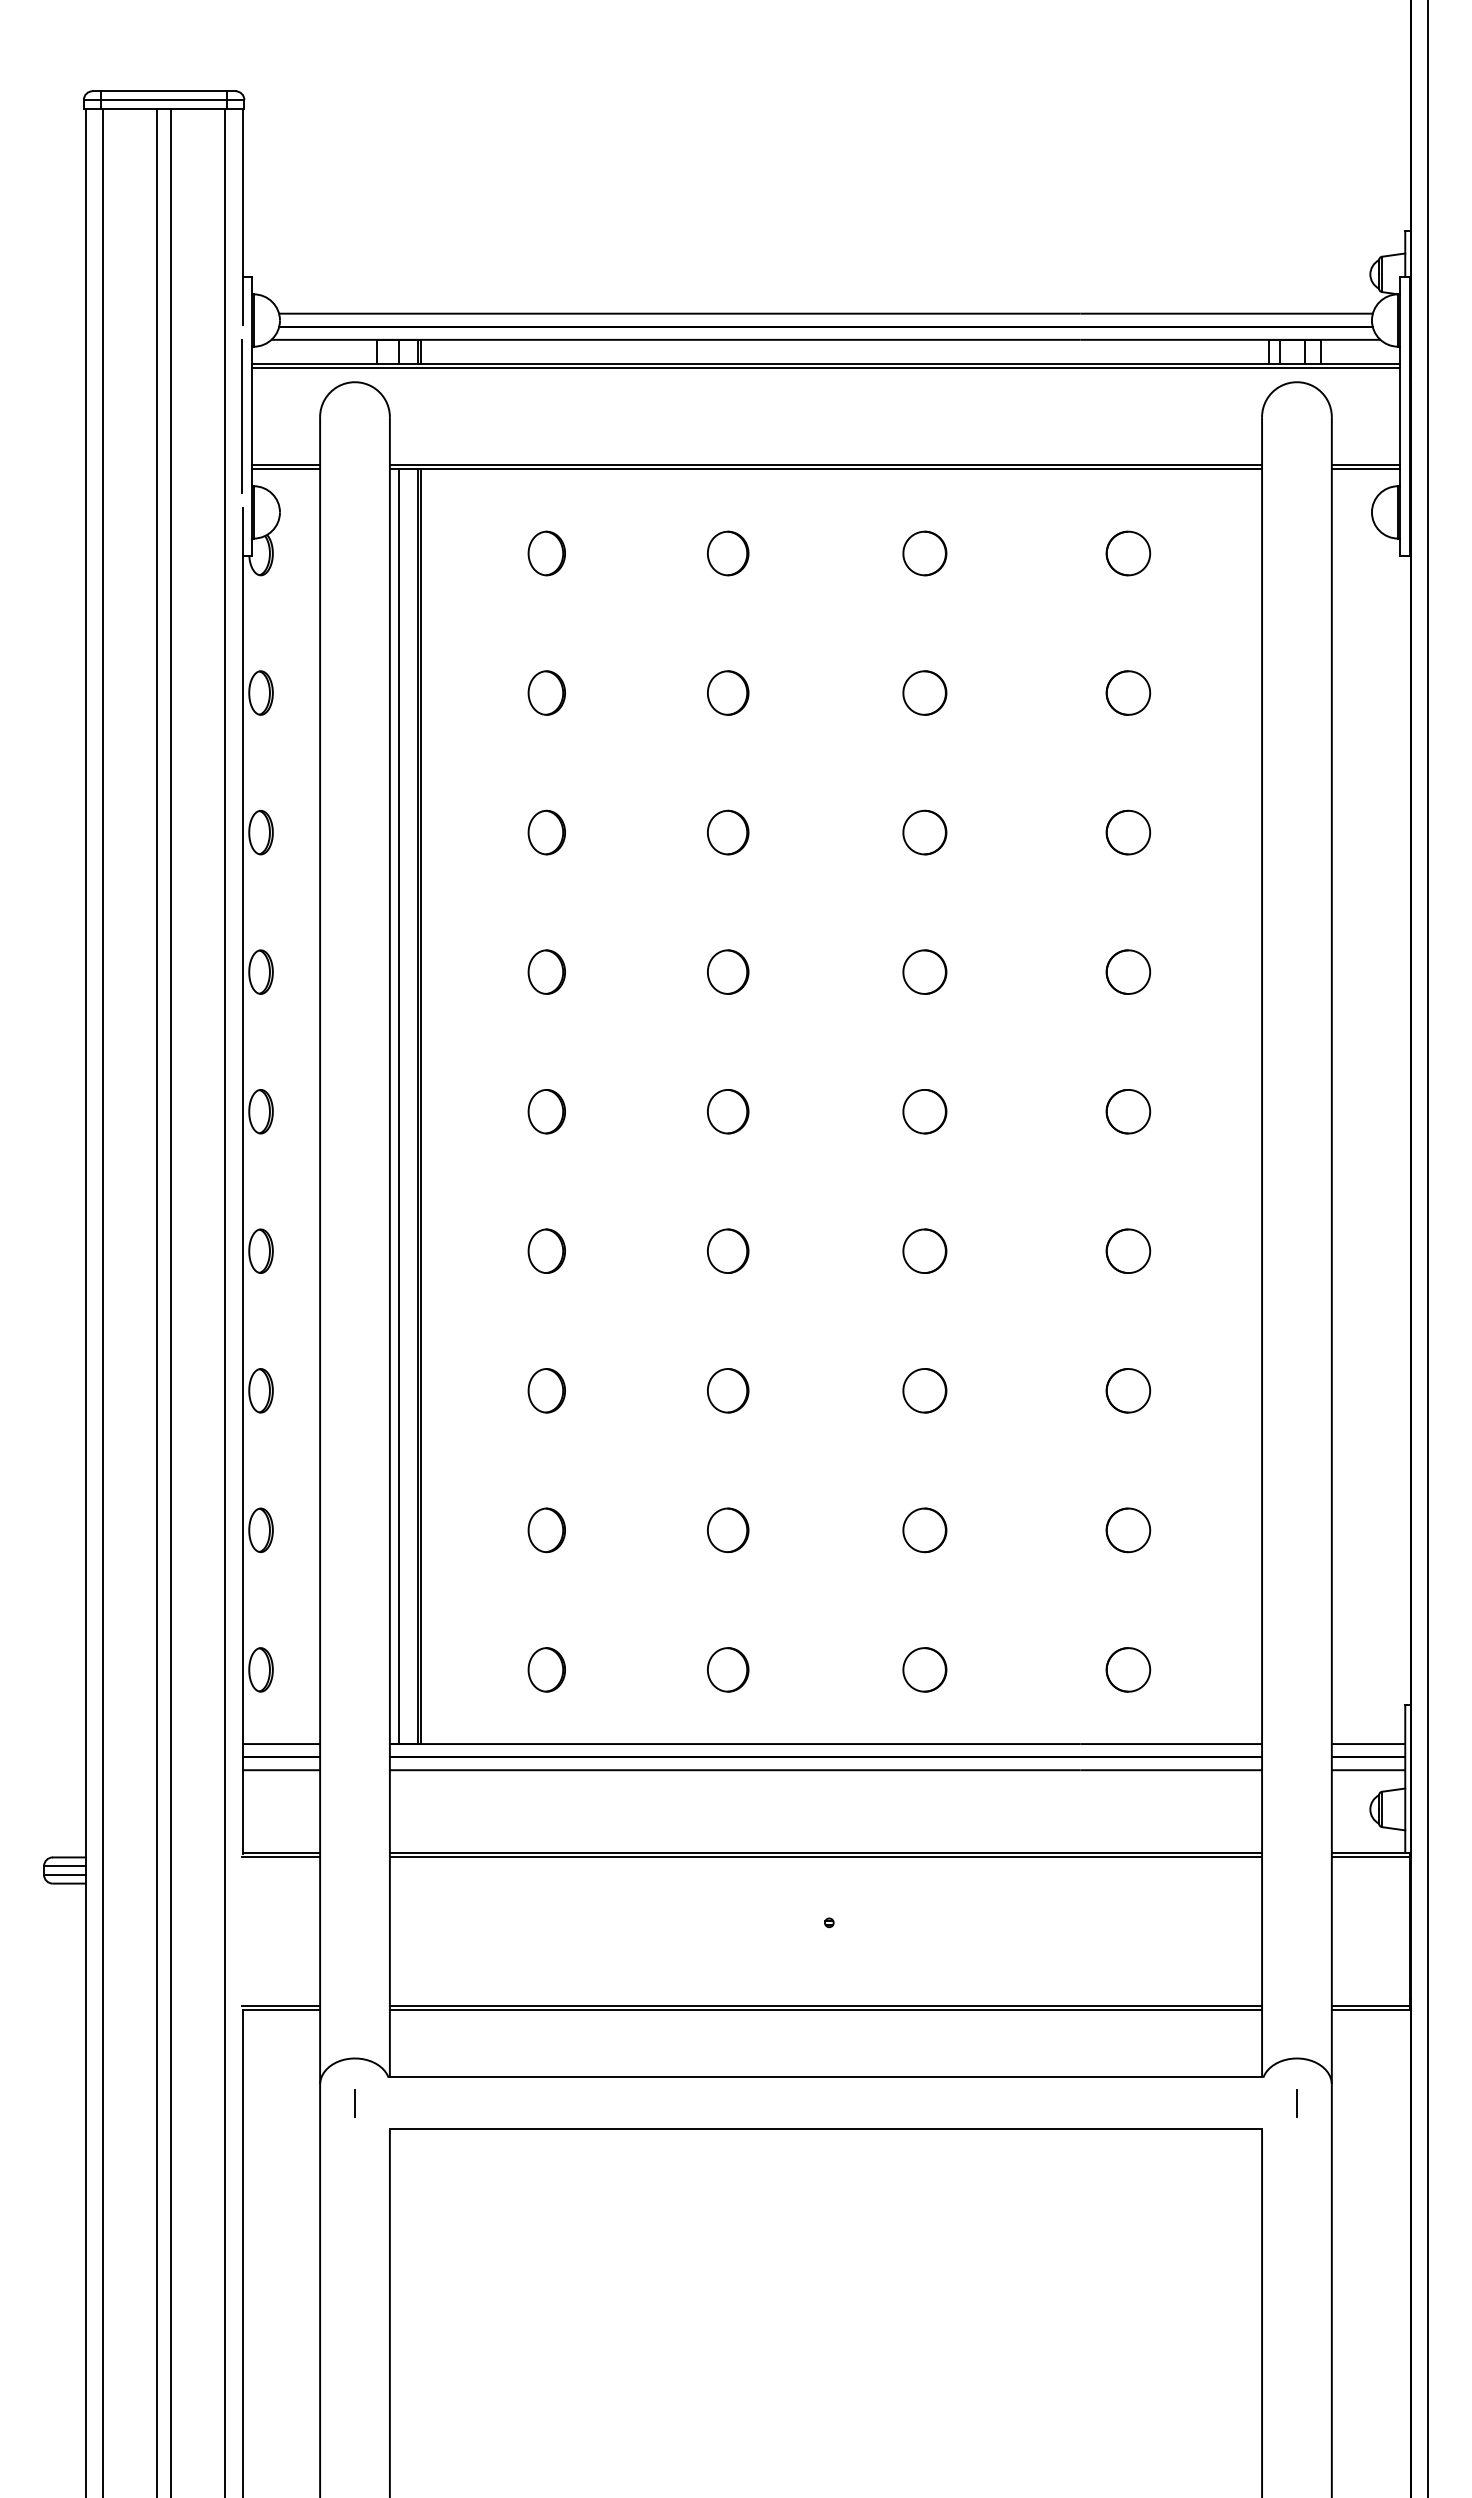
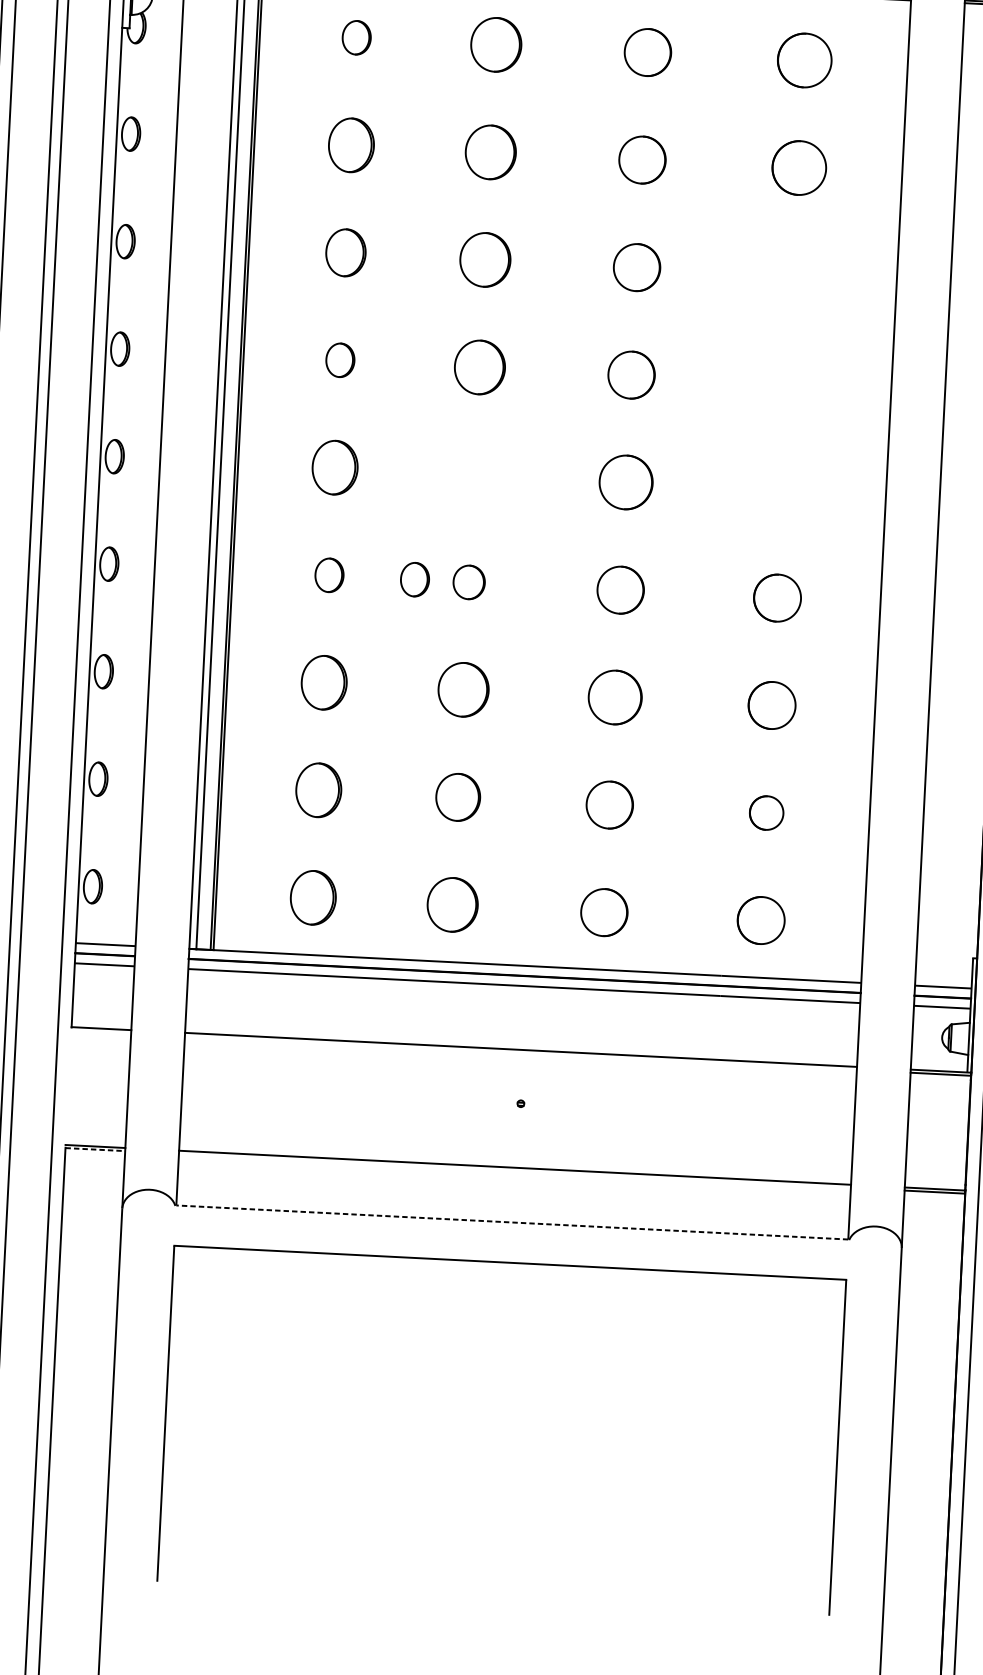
part: (728, 553) -> (496, 44), size x1.6
part: (924, 553) -> (647, 52), size x1.4
part: (1128, 553) -> (804, 60), size x1.6
part: (546, 692) -> (351, 144), size x1.6
part: (728, 692) -> (491, 151), size x1.6
part: (924, 692) -> (642, 159), size x1.4
part: (1128, 692) -> (799, 167), size x1.6
part: (546, 832) -> (345, 252), size x1.4
part: (728, 832) -> (485, 259), size x1.6
part: (924, 832) -> (636, 267), size x1.4
part: (1128, 832) -> (793, 275), removed
part: (728, 971) -> (480, 366), size x1.6
part: (924, 971) -> (631, 374), size x1.4
part: (1128, 971) -> (788, 382), removed
part: (546, 1111) -> (334, 467), size x1.6
part: (728, 1111) -> (474, 474), removed
part: (924, 1111) -> (625, 482), size x1.6
part: (1128, 1111) -> (783, 490), removed
part: (657, 1250) -> (414, 579), added
part: (924, 1250) -> (620, 589), size x1.4
part: (1128, 1250) -> (777, 597), size x1.4
part: (546, 1390) -> (323, 682), size x1.6
part: (728, 1390) -> (464, 689), size x1.6
part: (924, 1390) -> (615, 697), size x1.6
part: (1128, 1390) -> (772, 705), size x1.4
part: (546, 1530) -> (318, 790), size x1.6
part: (728, 1530) -> (458, 797), size x1.4
part: (924, 1530) -> (609, 805), size x1.4
part: (546, 1669) -> (312, 897), size x1.6
part: (728, 1669) -> (453, 904), size x1.6
part: (924, 1669) -> (604, 912), size x1.4
part: (1128, 1669) -> (761, 920), size x1.4
line: (281, 1857) -> (101, 1032), removed
line: (825, 1857) -> (520, 1053), removed
line: (281, 2010) -> (95, 1149), solid -> dashed
line: (825, 2010) -> (514, 1171), removed
line: (825, 2077) -> (511, 1222), solid -> dashed
line: (355, 2103) -> (148, 1224), removed
line: (1296, 2103) -> (873, 1261), removed

